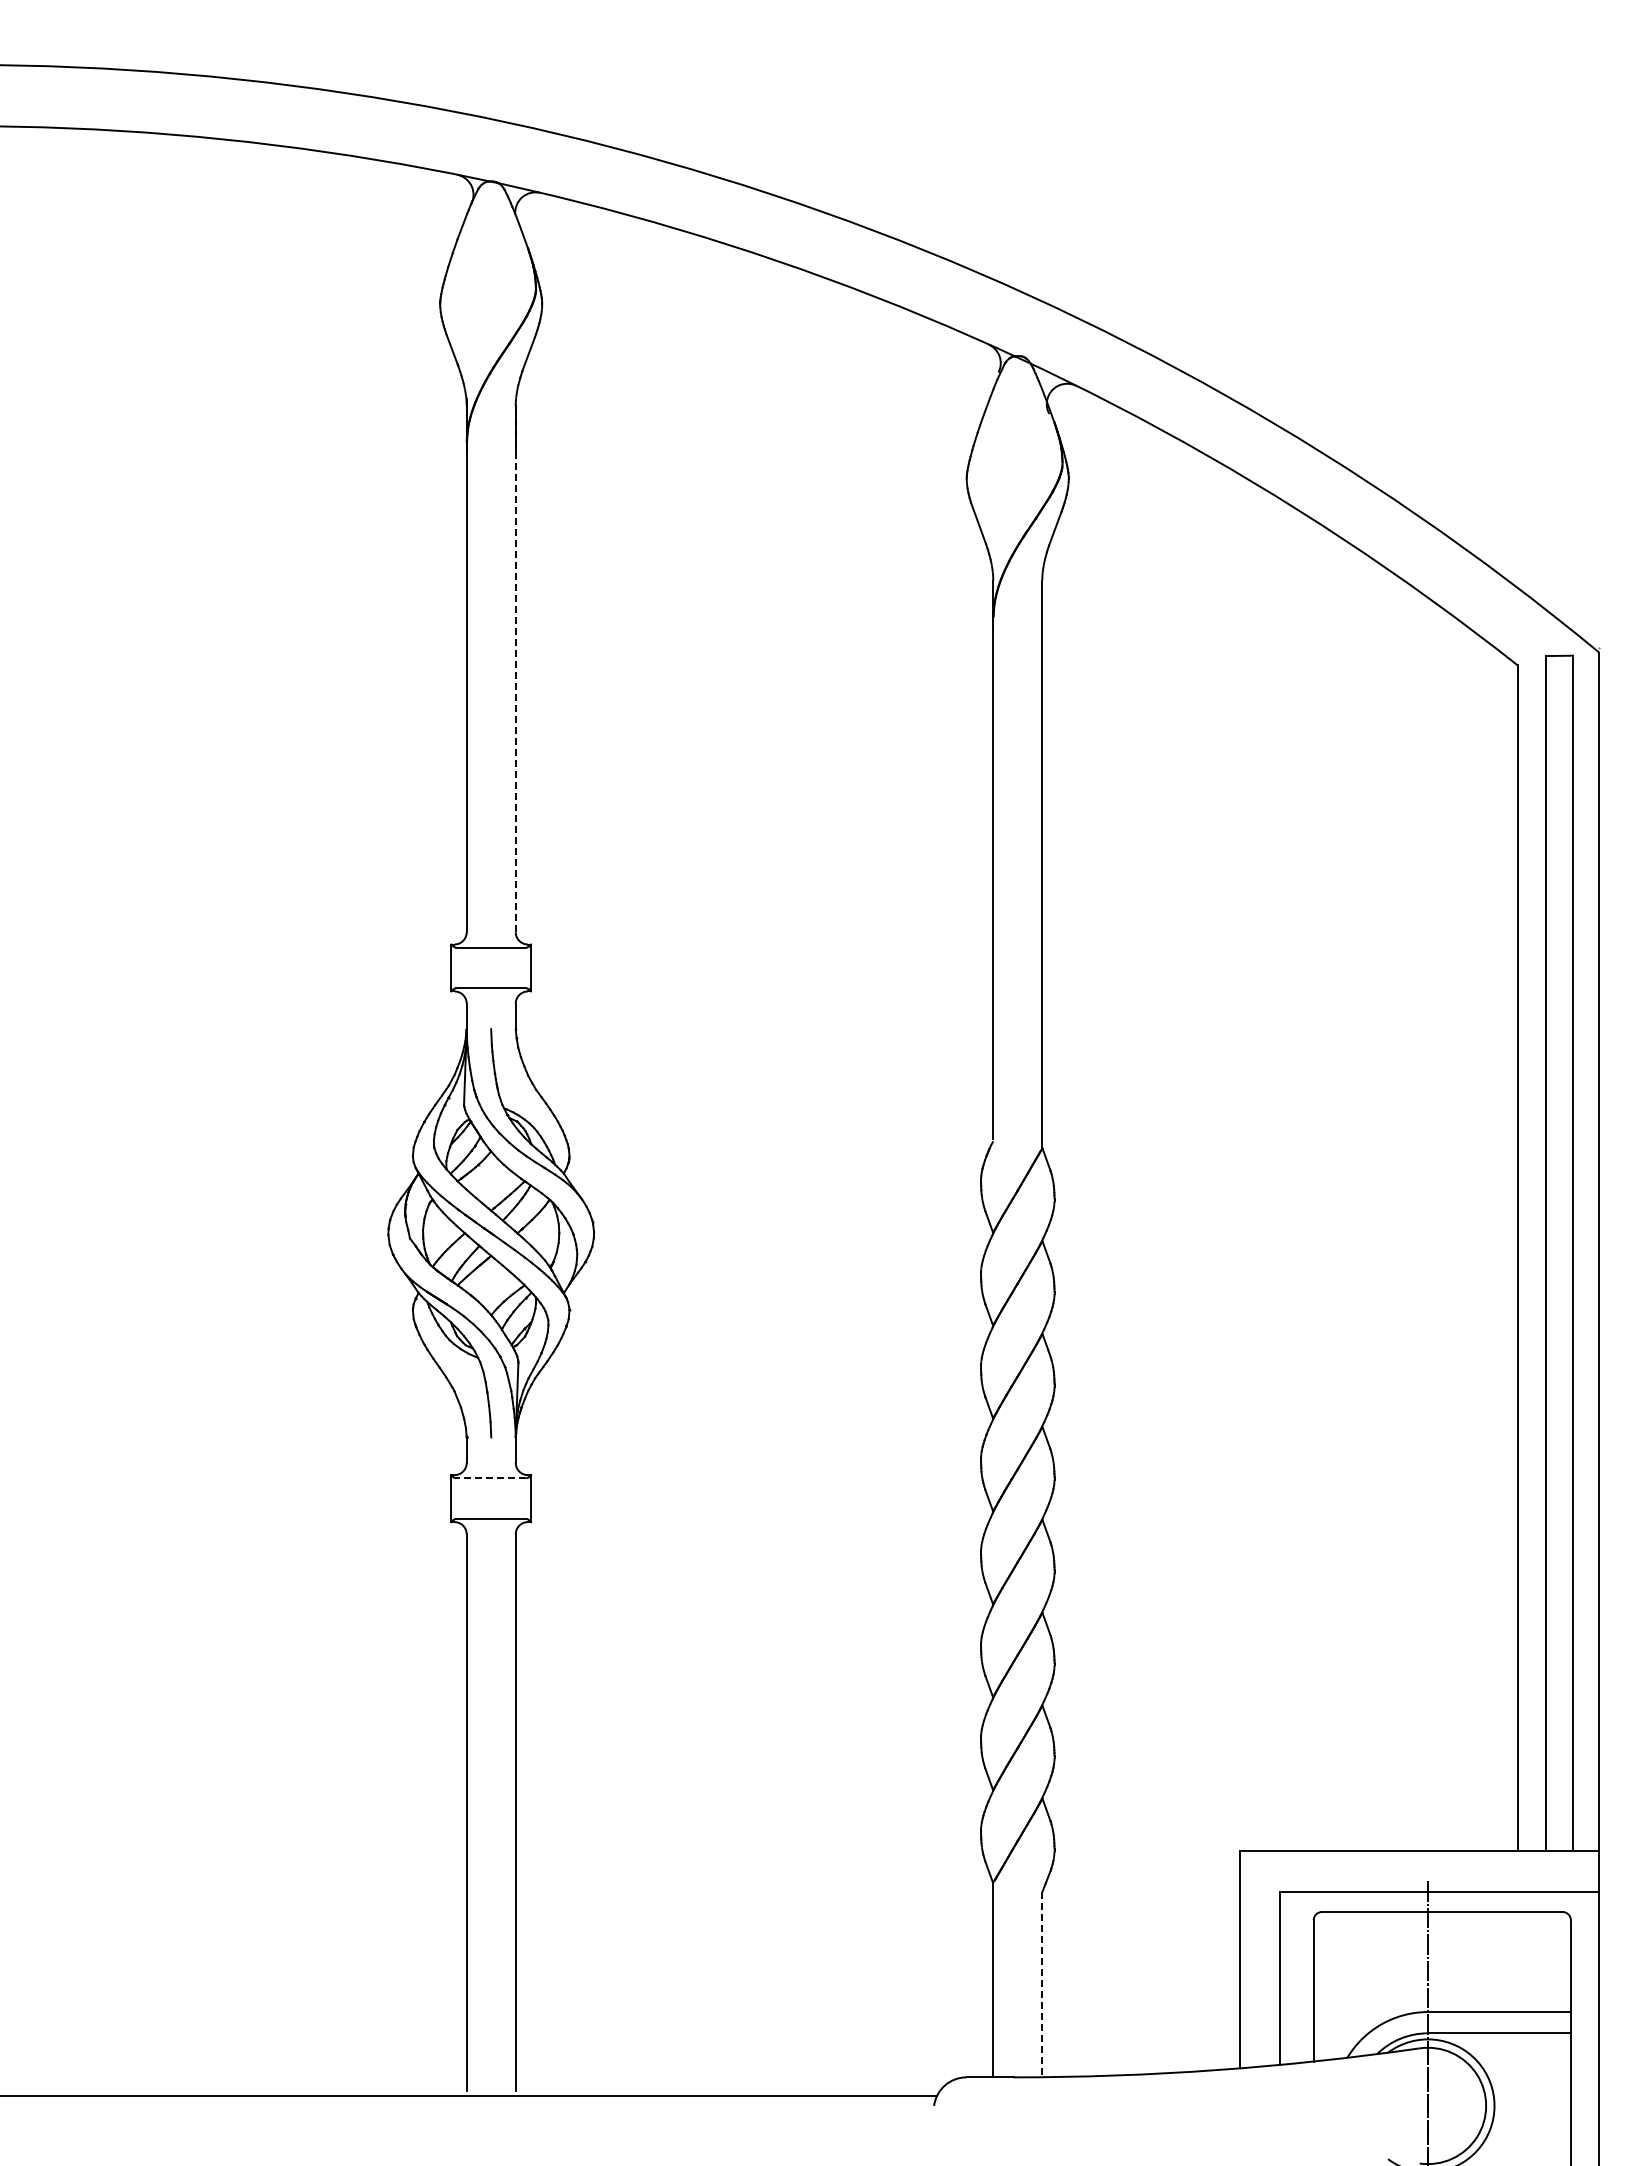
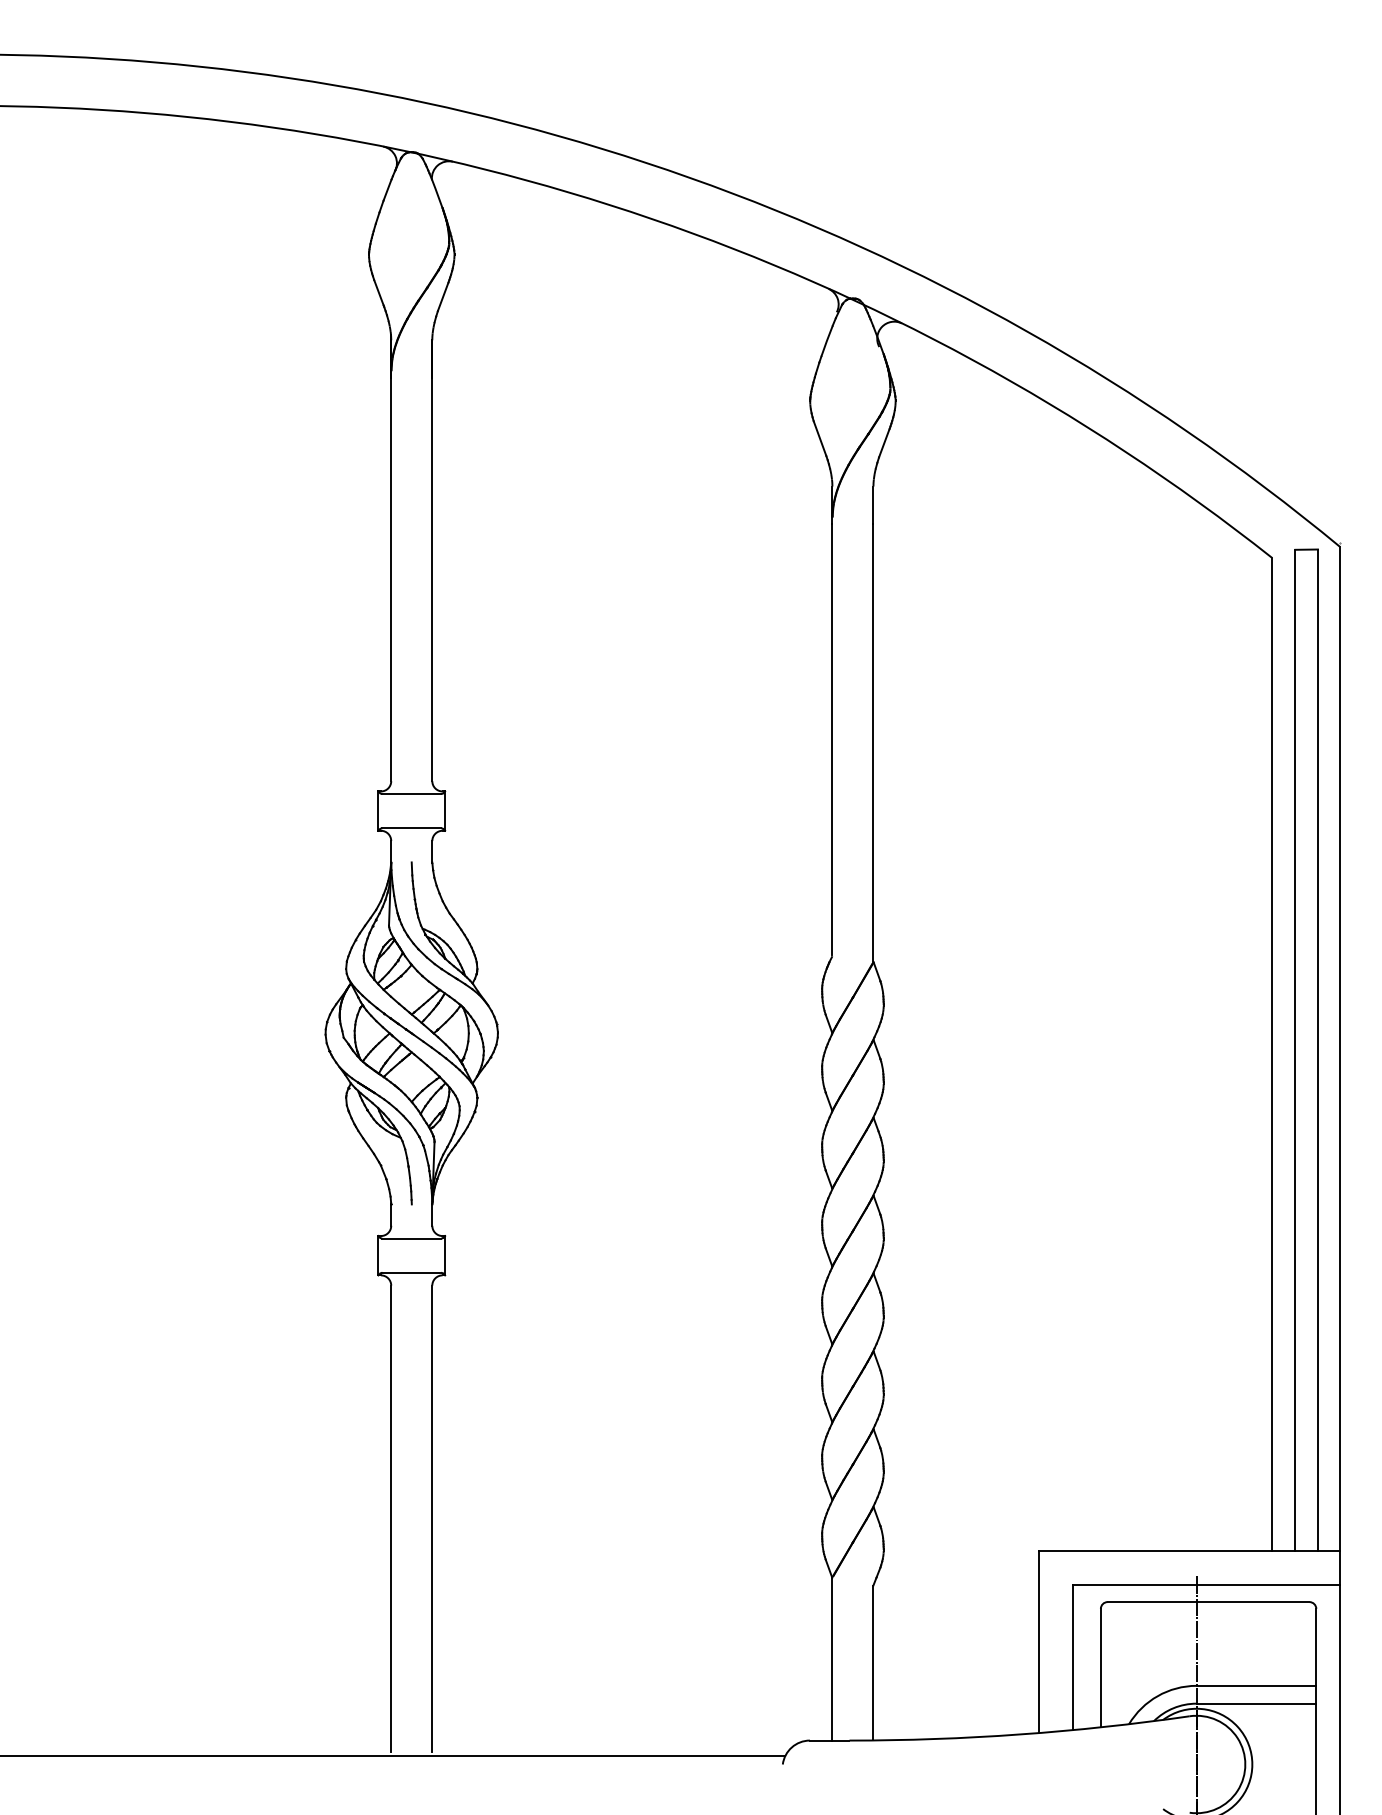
line: (515, 668) -> (432, 560), dashed -> solid
line: (490, 1478) -> (411, 1238), dashed -> solid
line: (1042, 1985) -> (873, 1663), dashed -> solid

